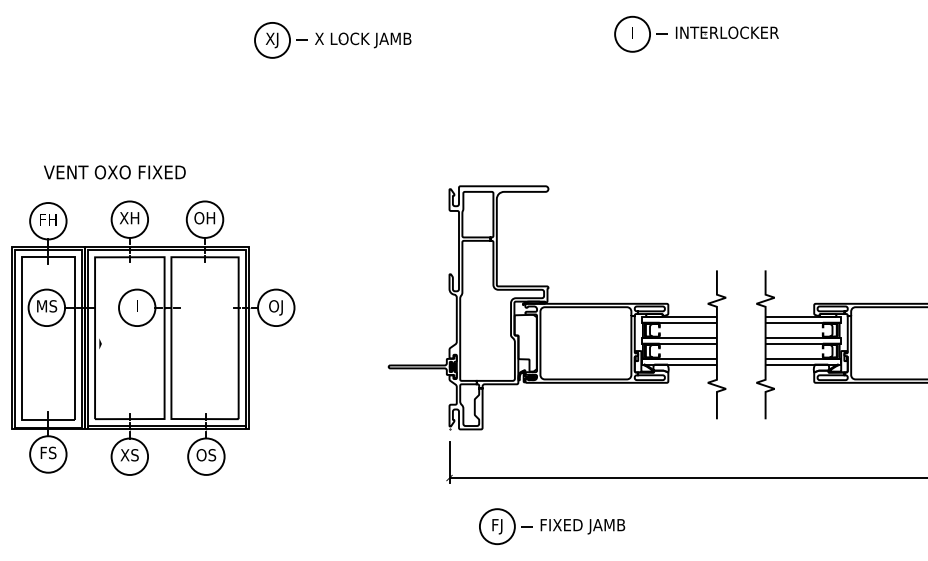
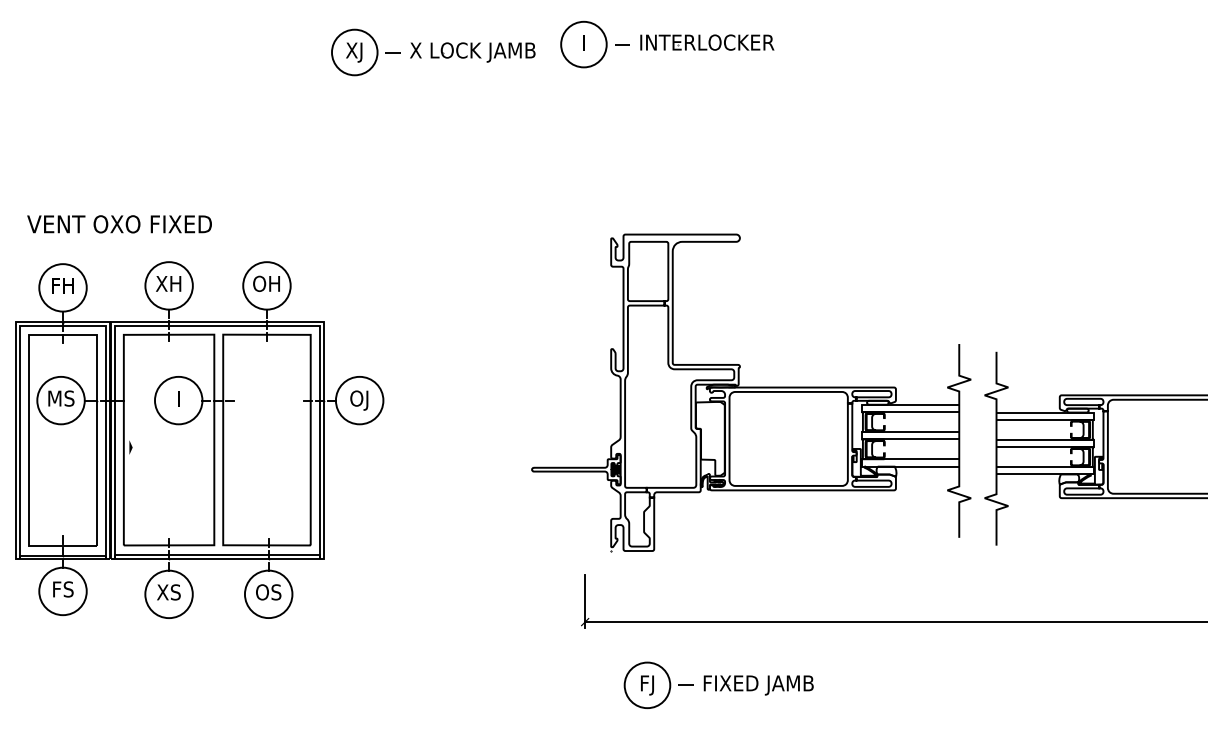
part: (696, 33) -> (667, 43), moved
text: (114, 172) -> (119, 224), moved
part: (556, 307) -> (750, 392), moved

